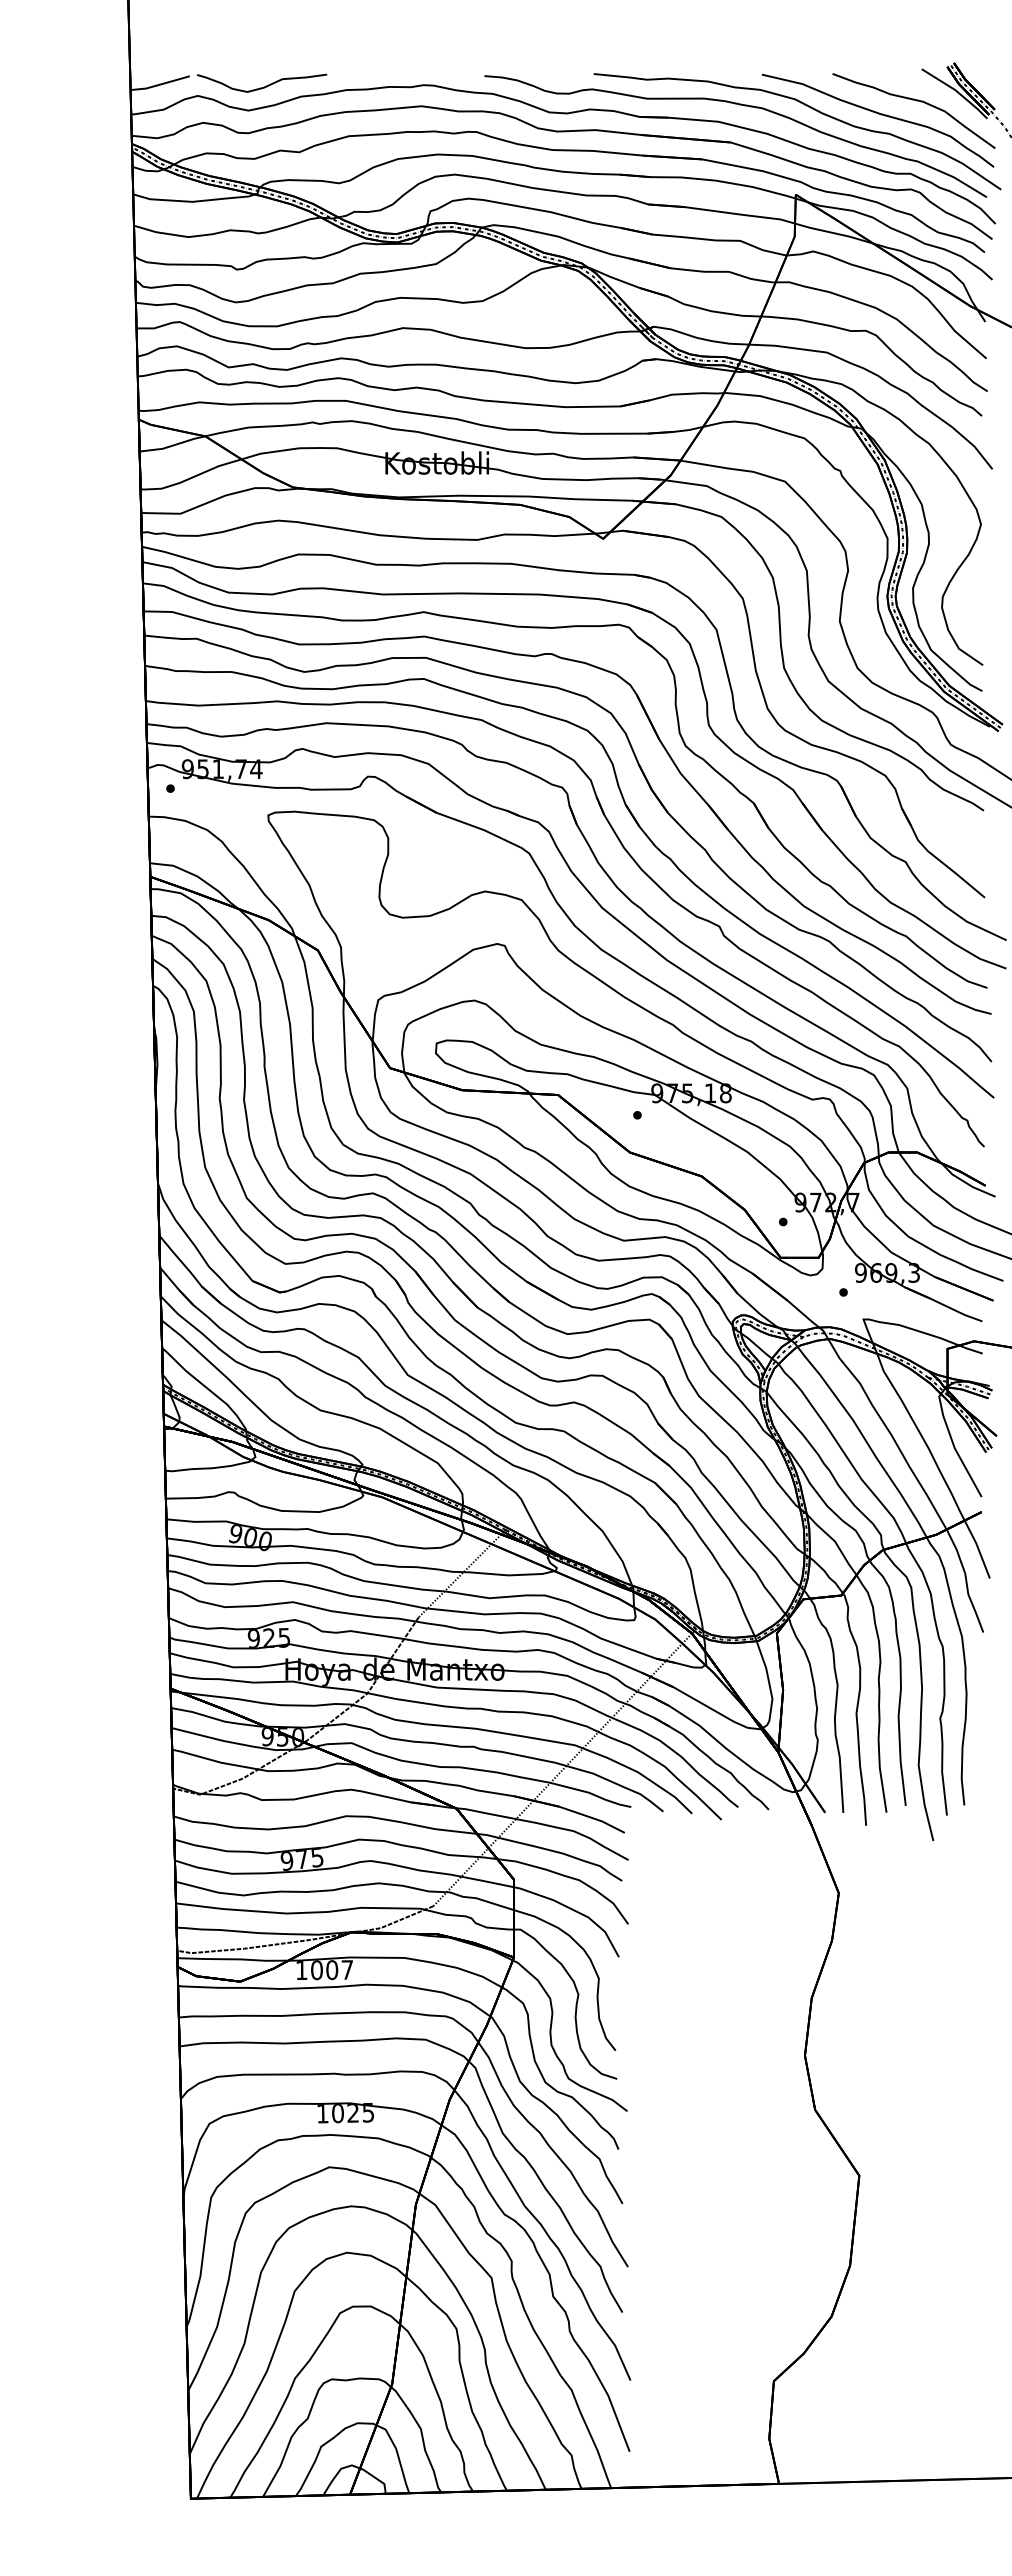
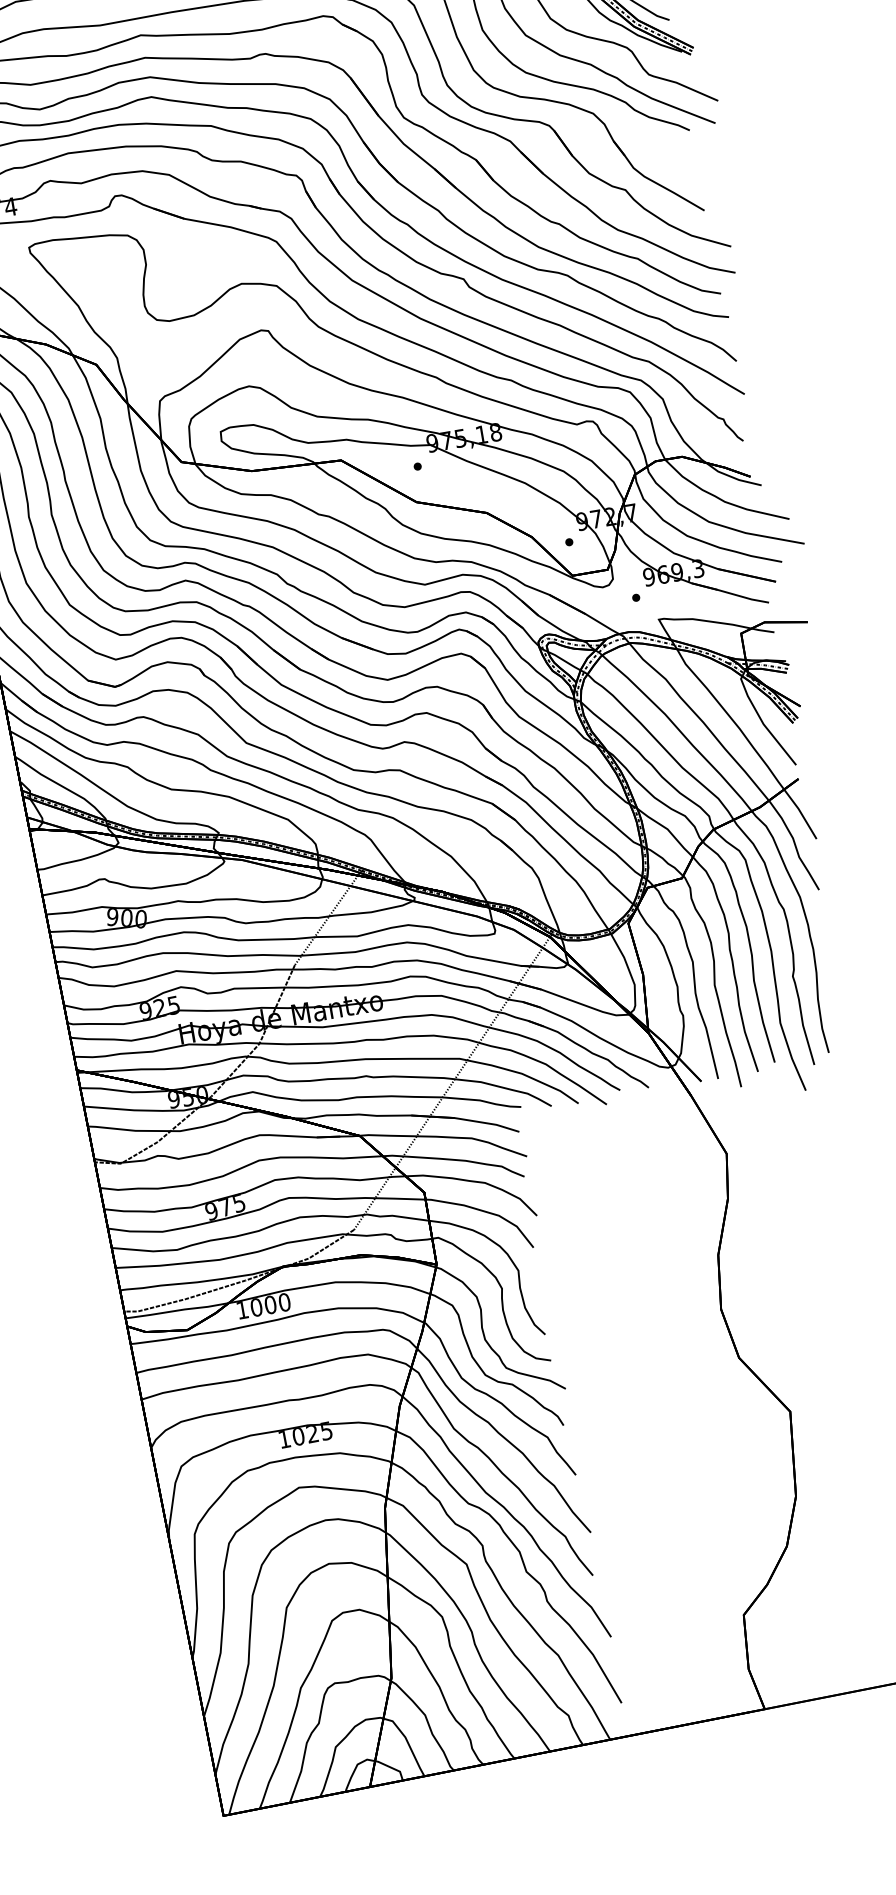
text: (347, 1969) -> (284, 1301), 1007 -> 1000

